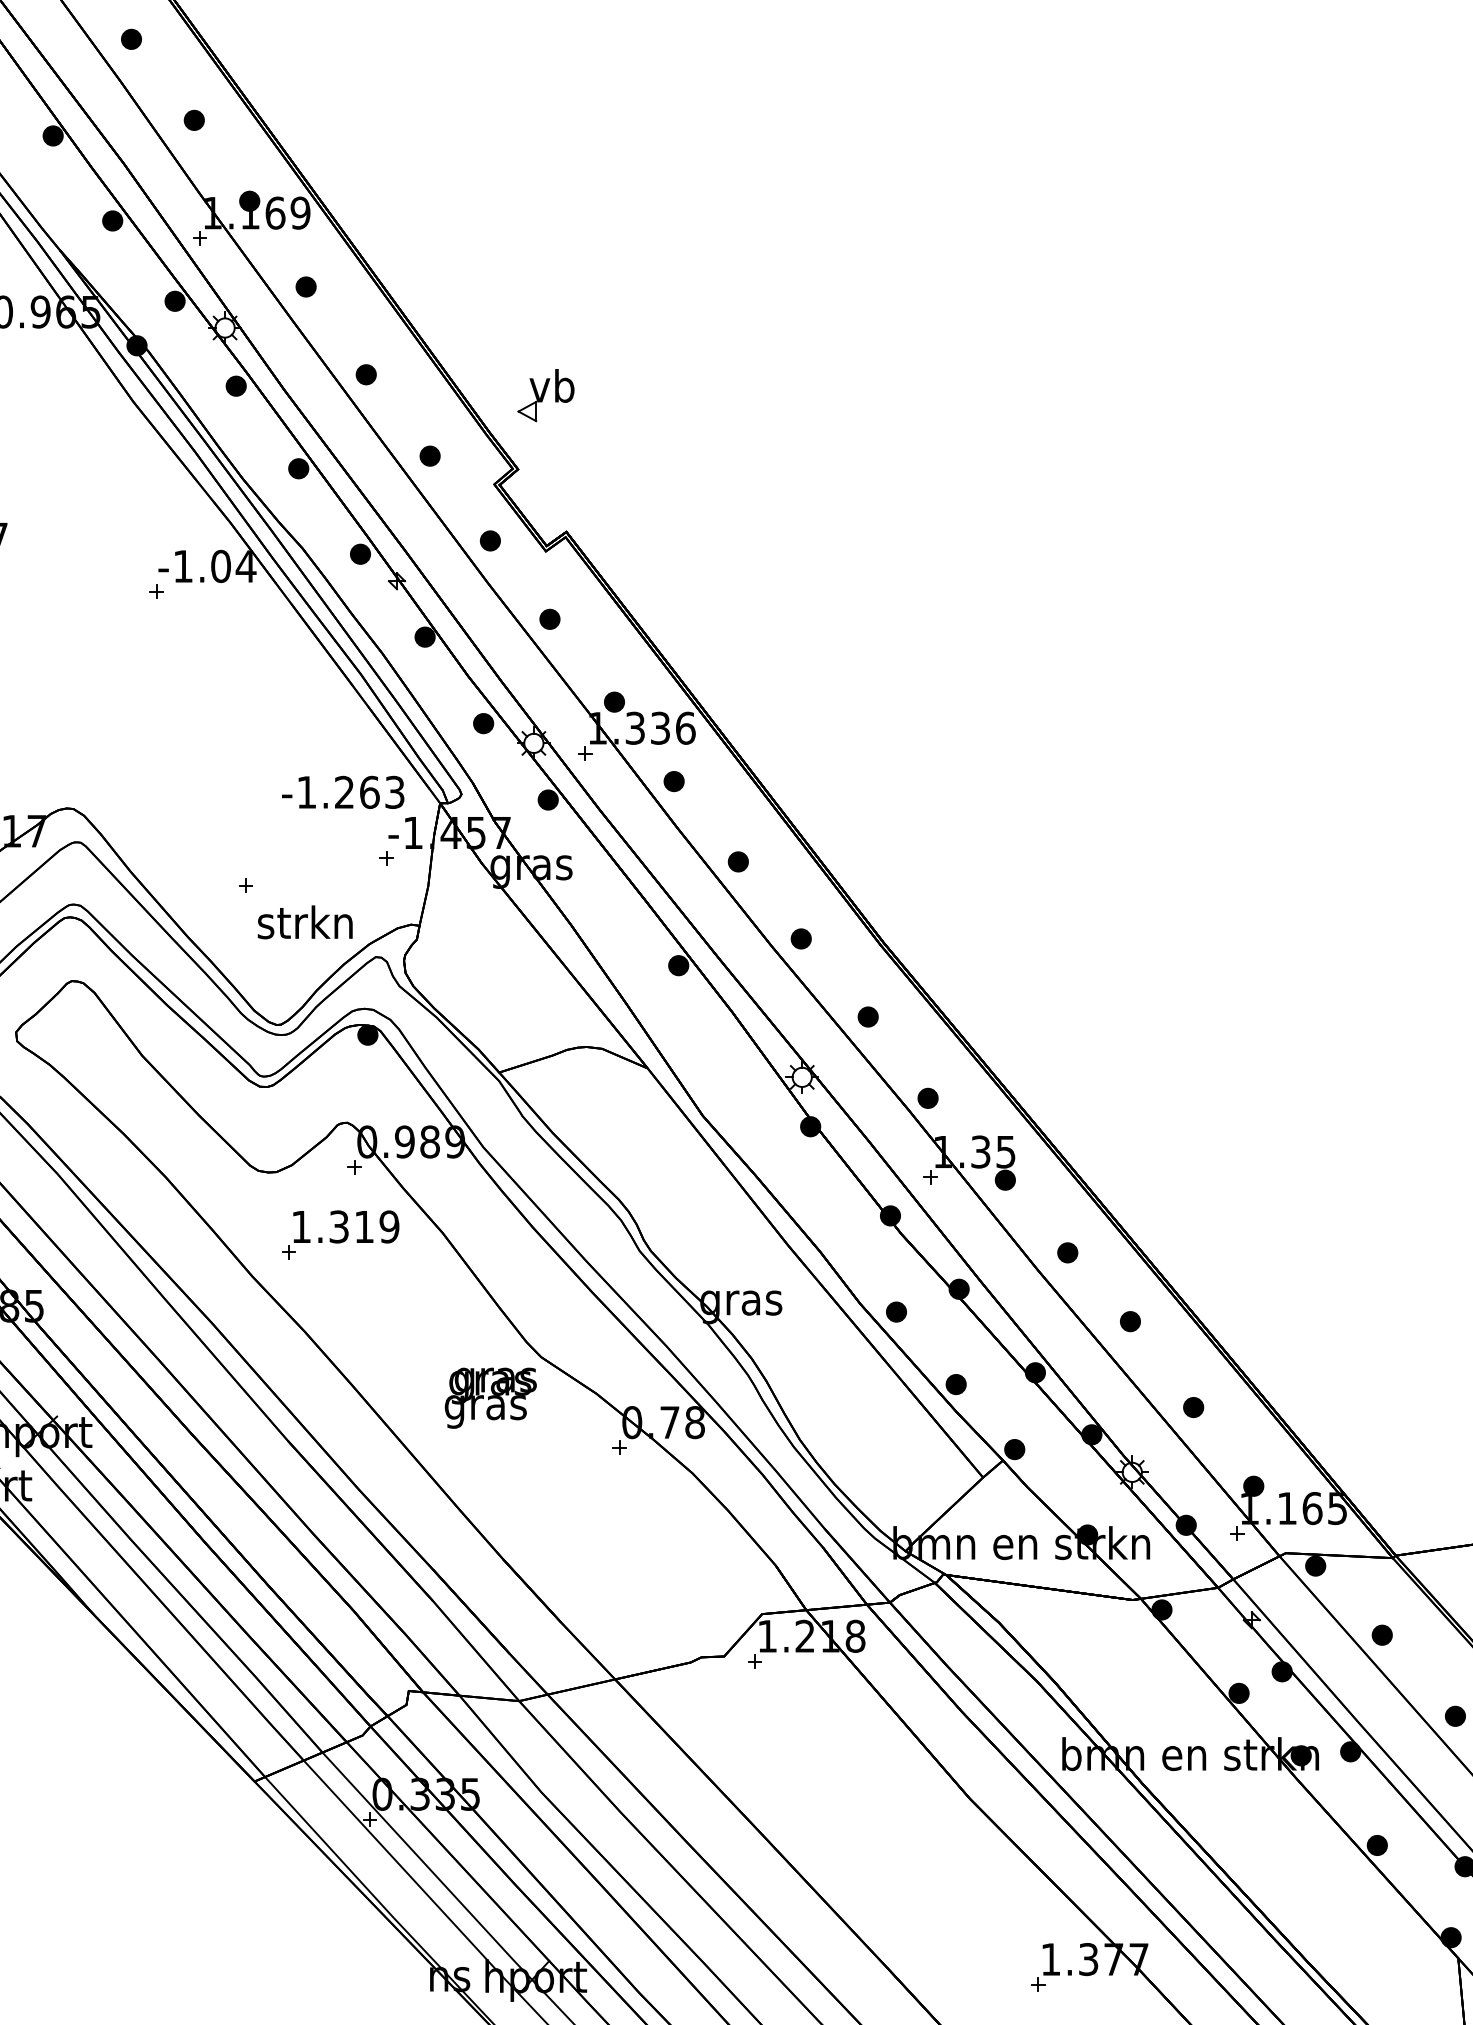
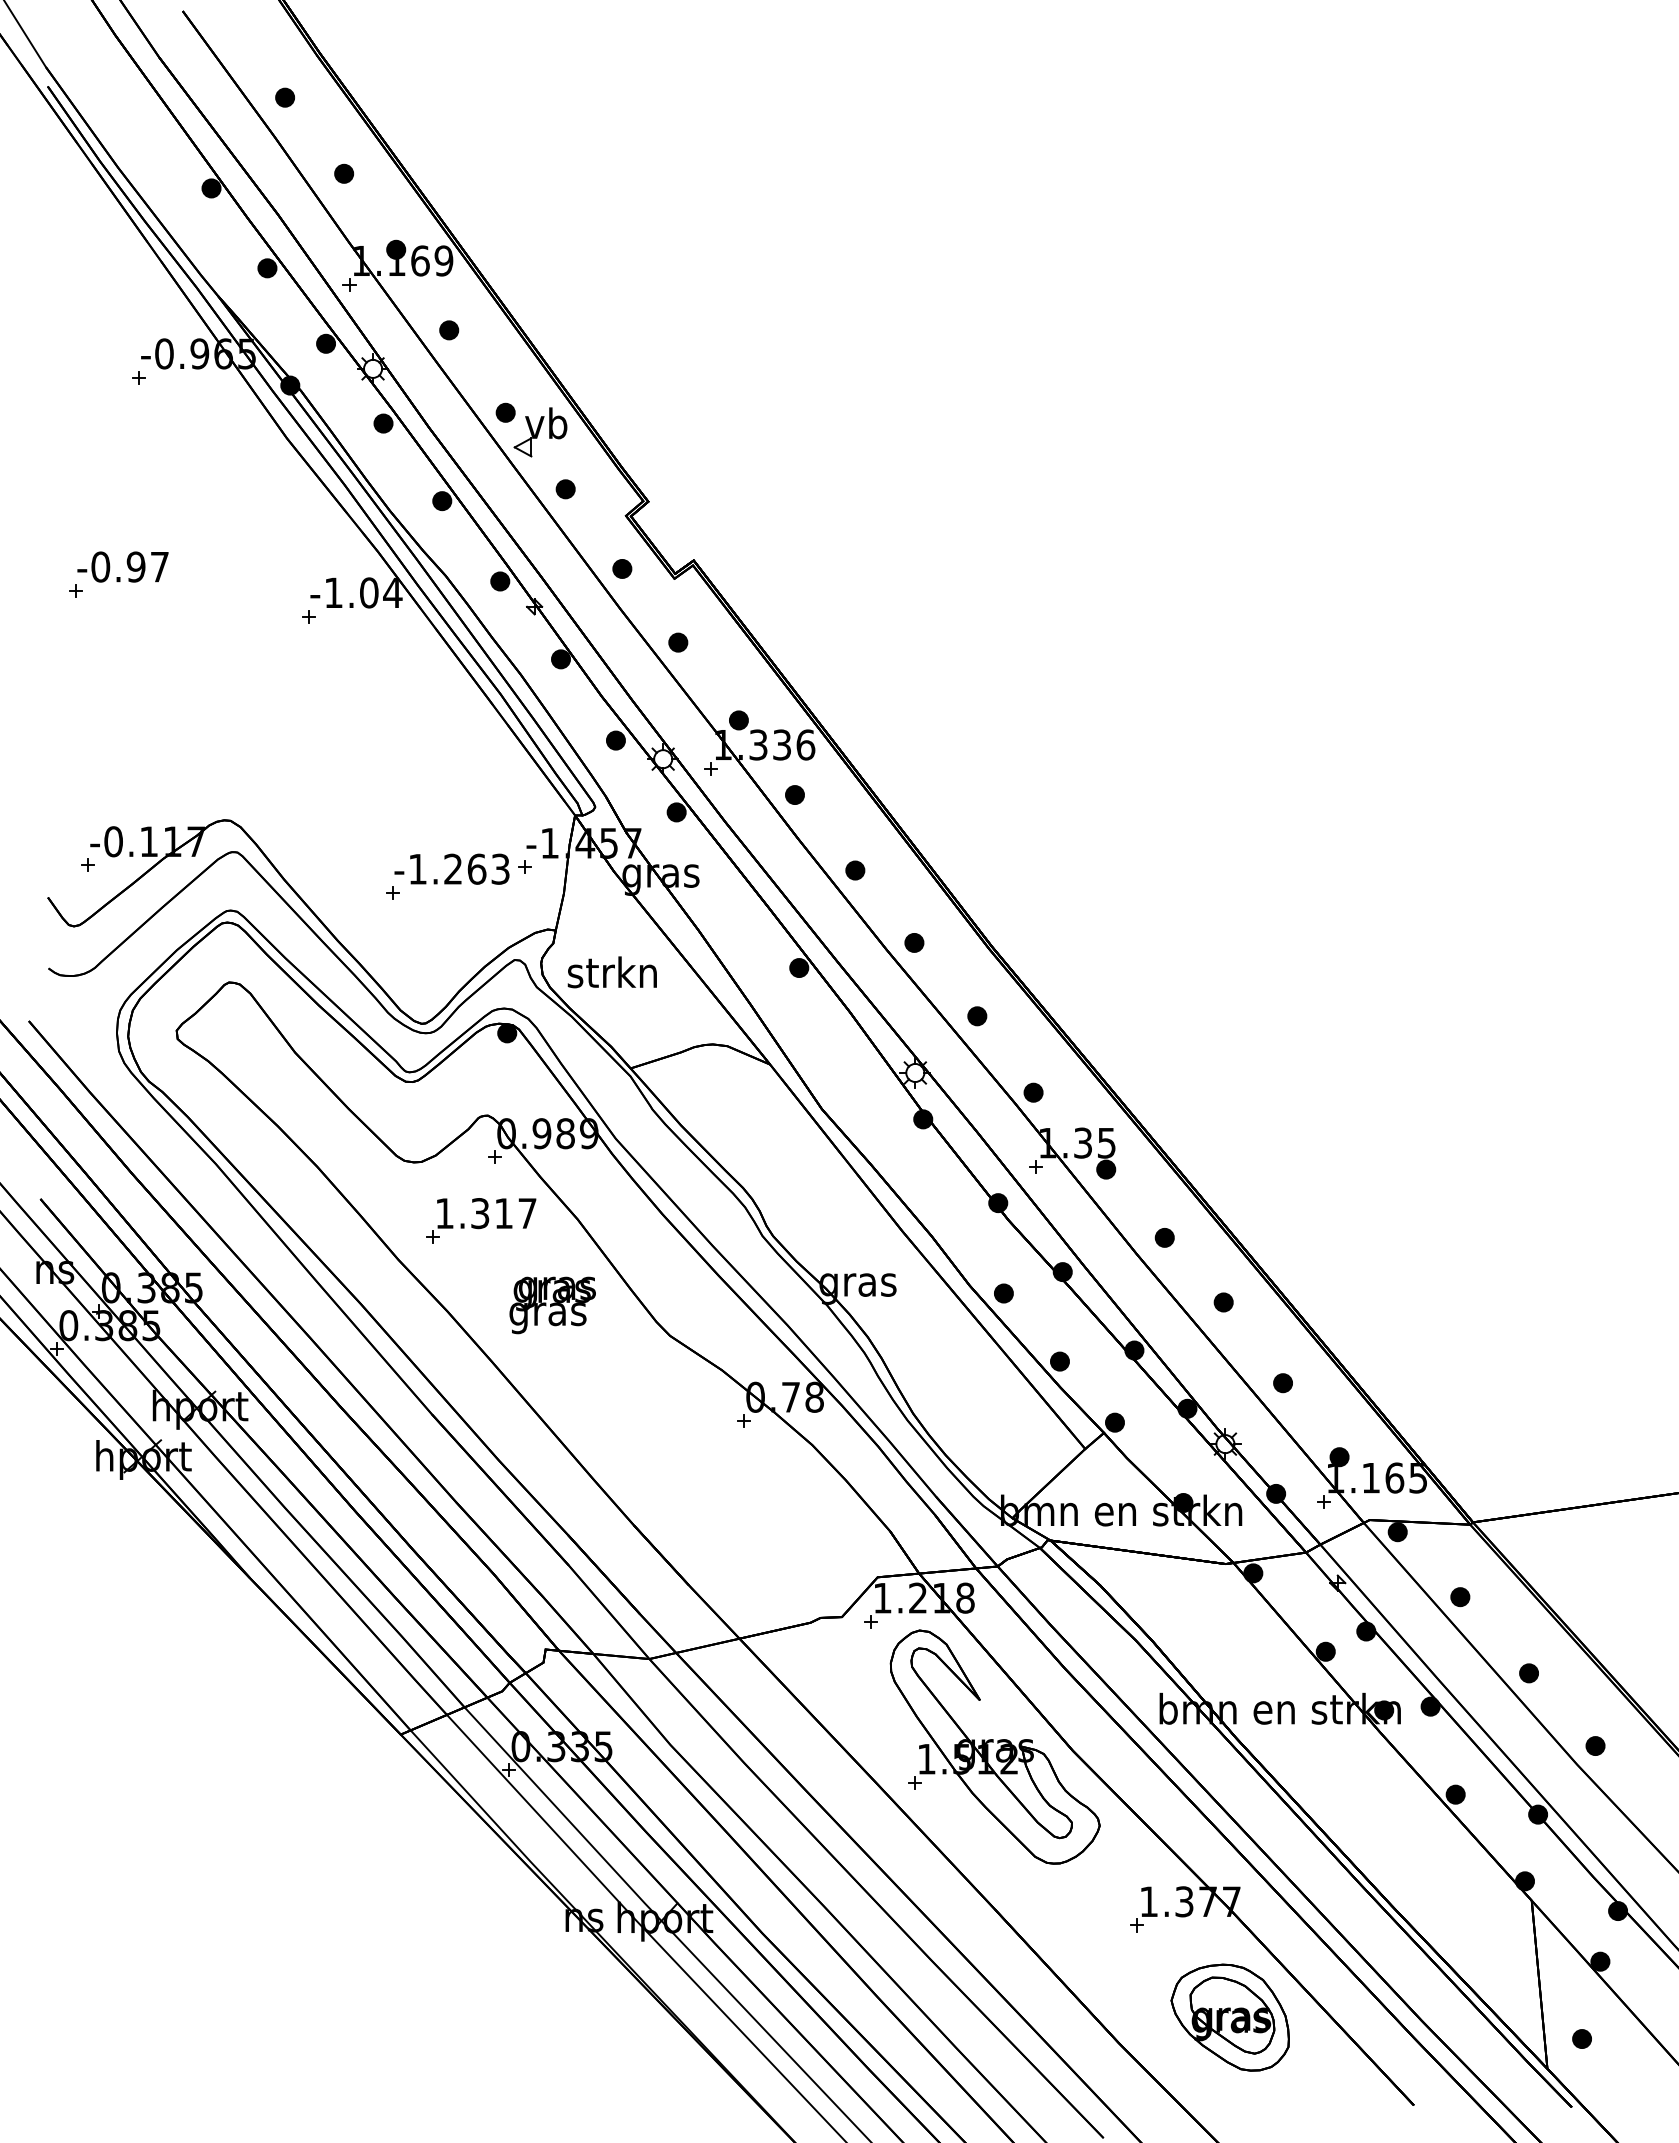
part: (545, 395) -> (540, 432), moved
text: (342, 791) -> (451, 868), moved
text: (304, 922) -> (611, 972), moved
text: (389, 1226) -> (527, 1213), 1.319 -> 1.317
text: (490, 1398) -> (552, 1305), moved
part: (886, 1794) -> (994, 1746), added

